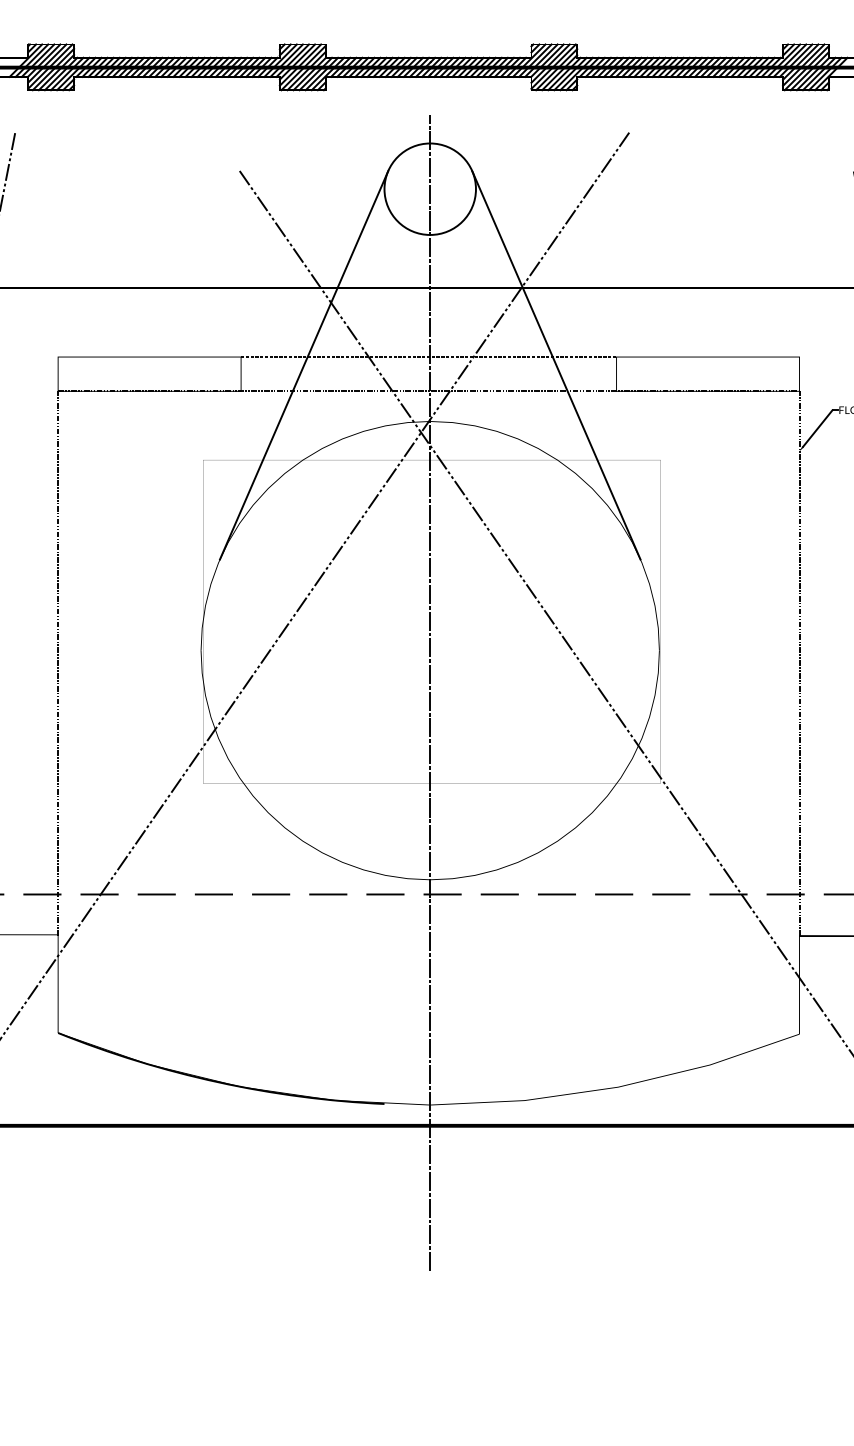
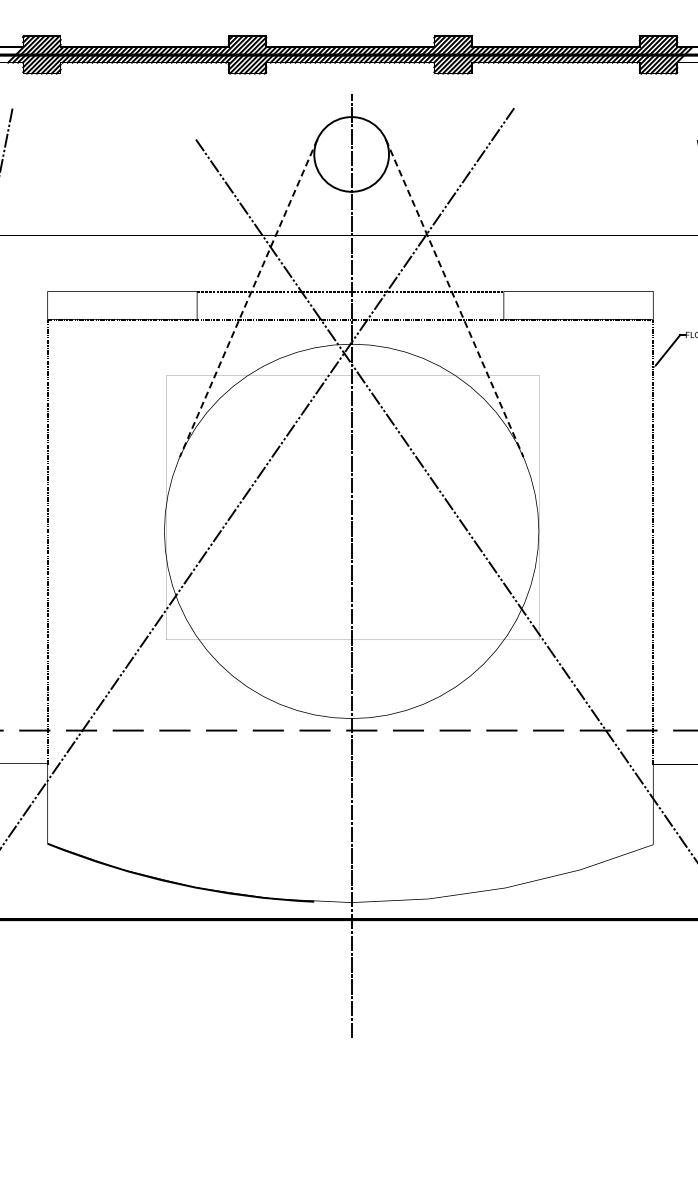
line: (303, 365) -> (248, 298), solid -> dashed
line: (556, 365) -> (454, 298), solid -> dashed

